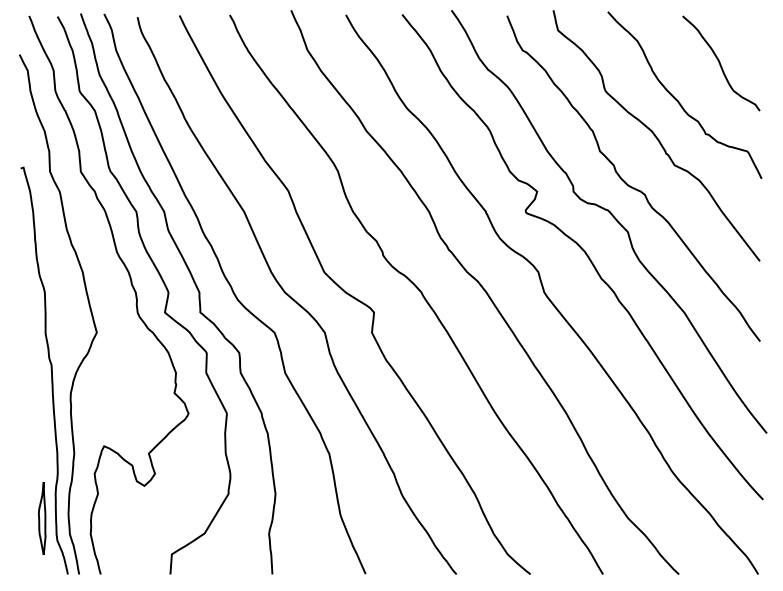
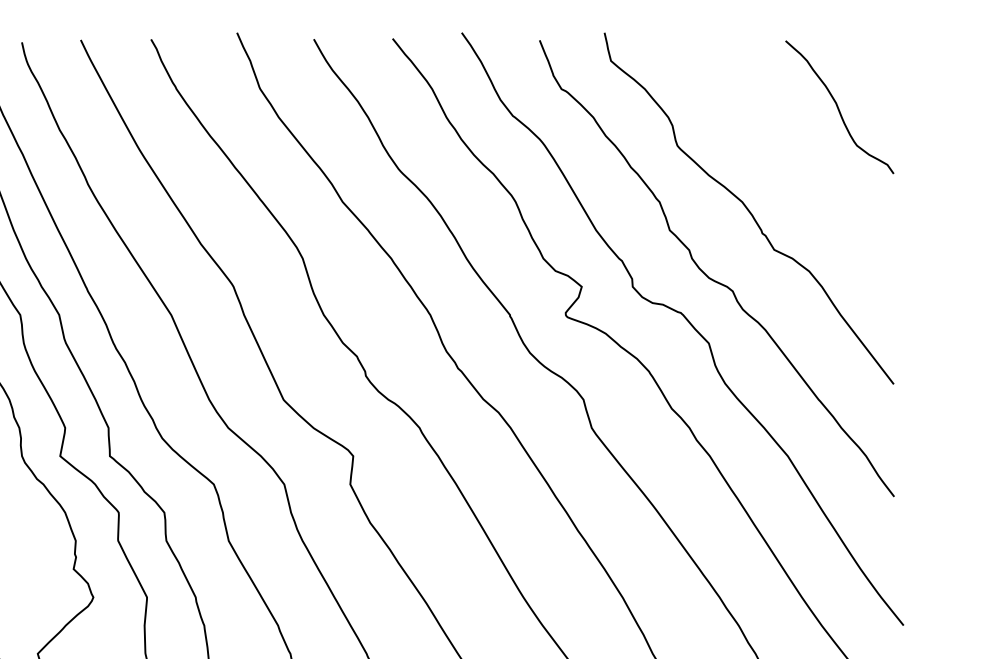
curve: (678, 100) -> (779, 159), removed

